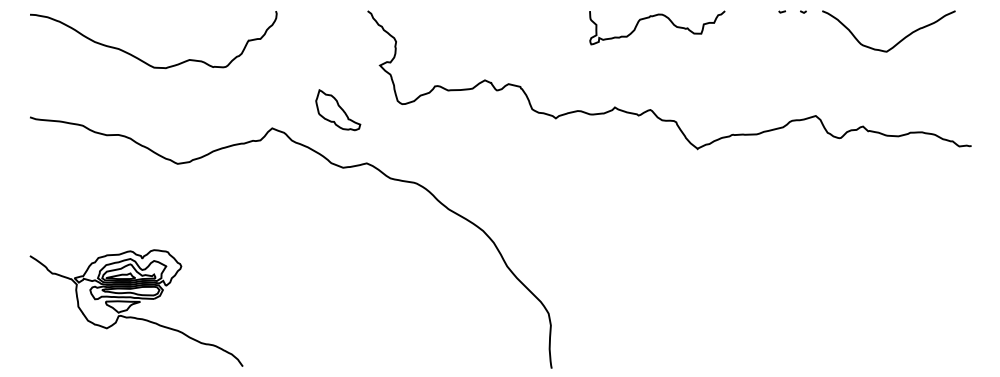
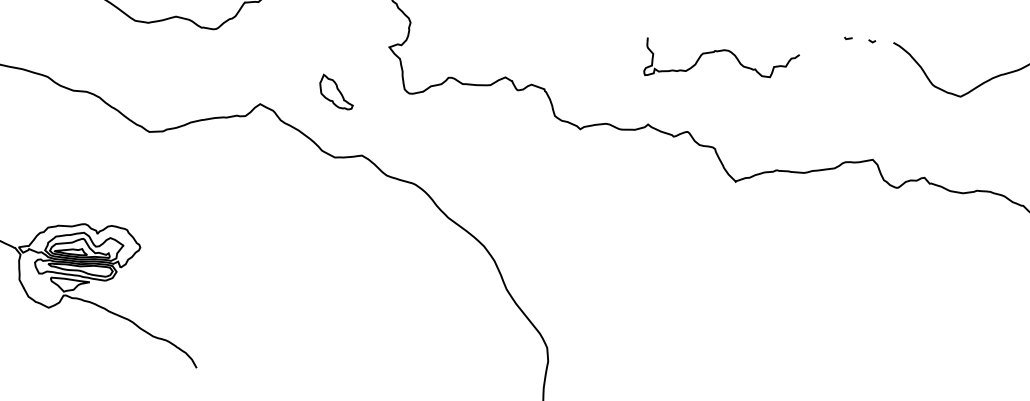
curve: (656, 16) -> (721, 52), moved
part: (338, 110) -> (336, 92), size x0.7

